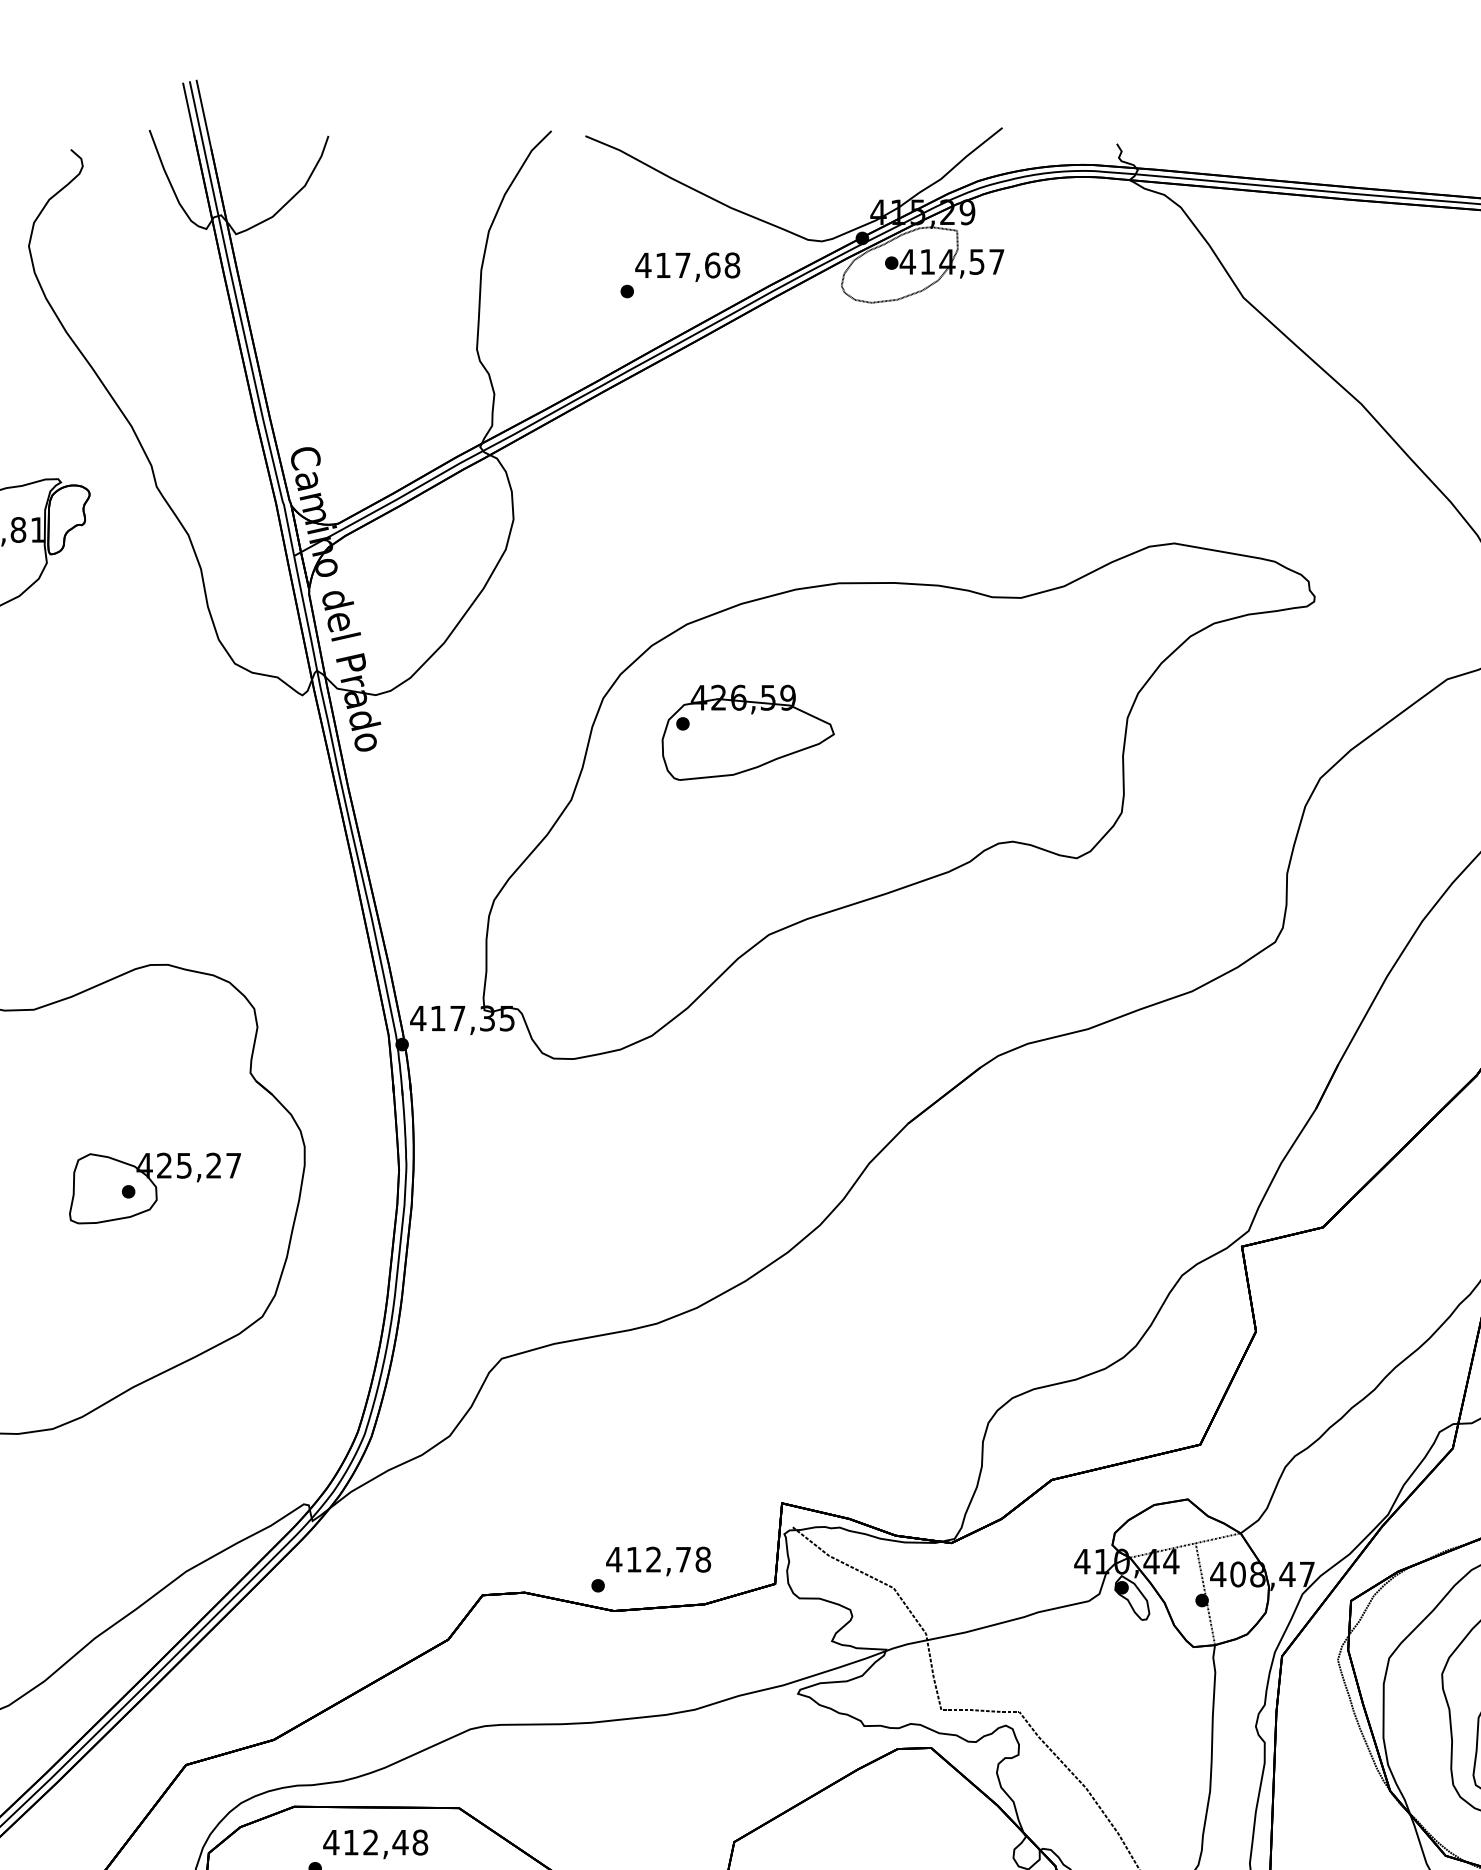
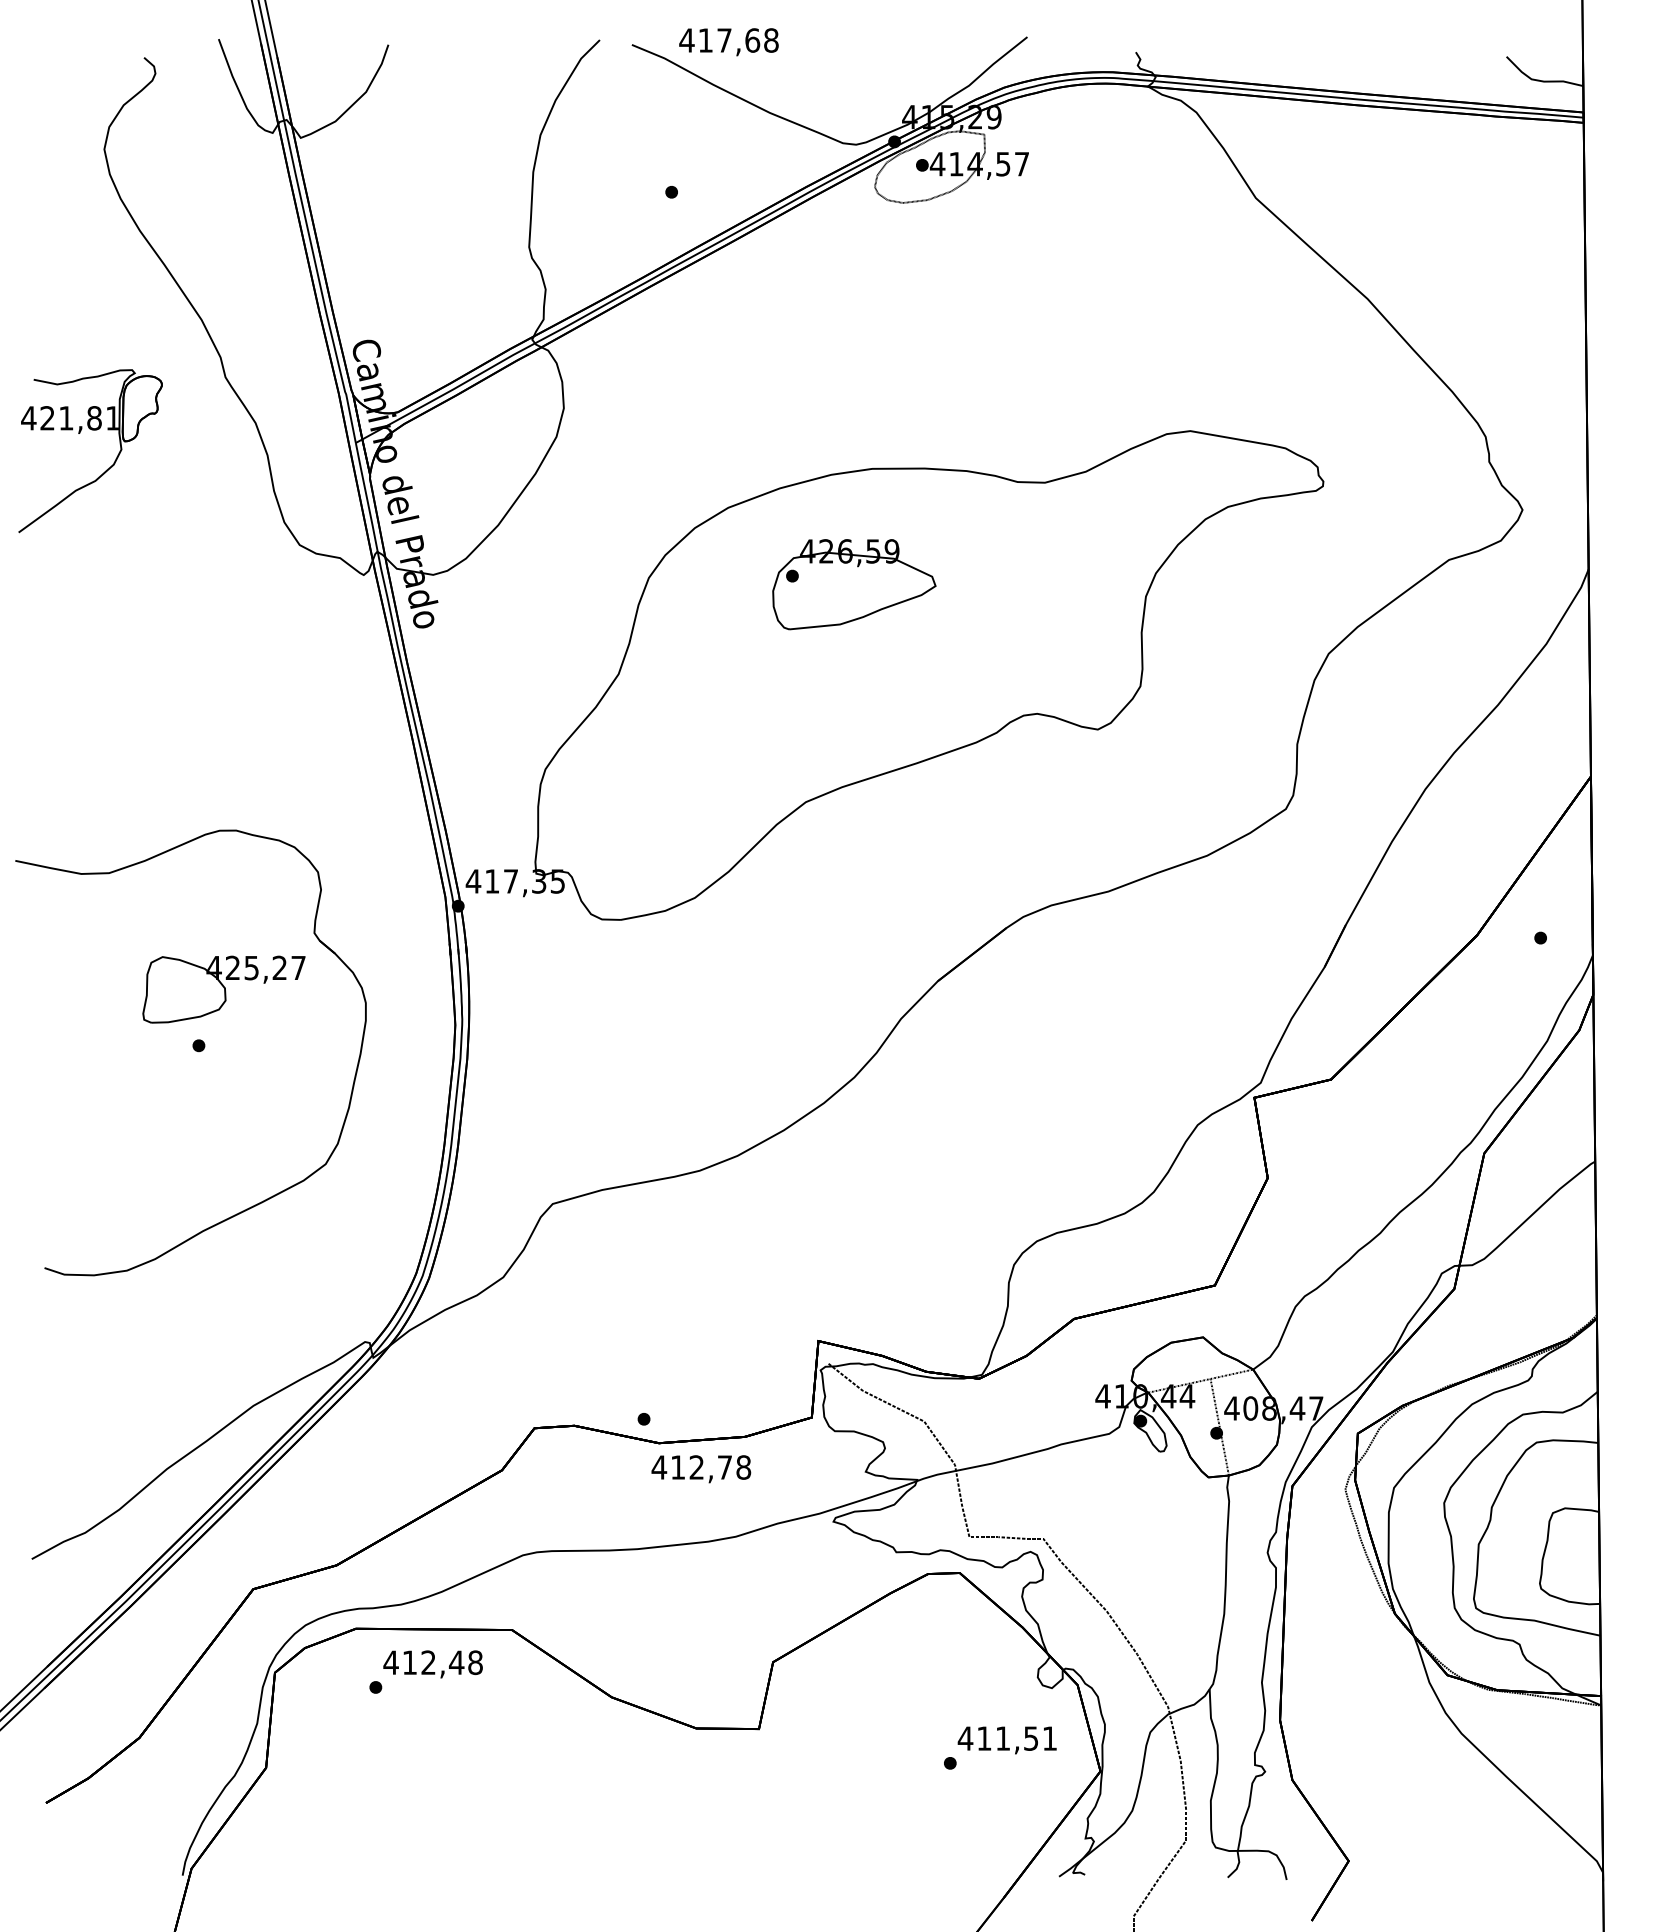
text: (687, 267) -> (728, 42), moved
part: (748, 732) -> (854, 584), moved
part: (154, 1188) -> (223, 989), moved
text: (658, 1561) -> (701, 1469), moved

